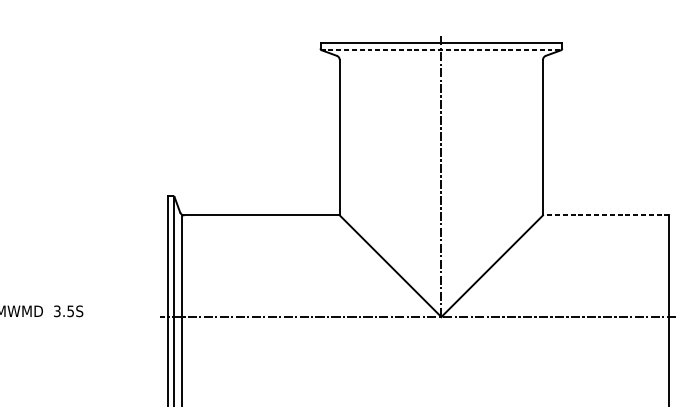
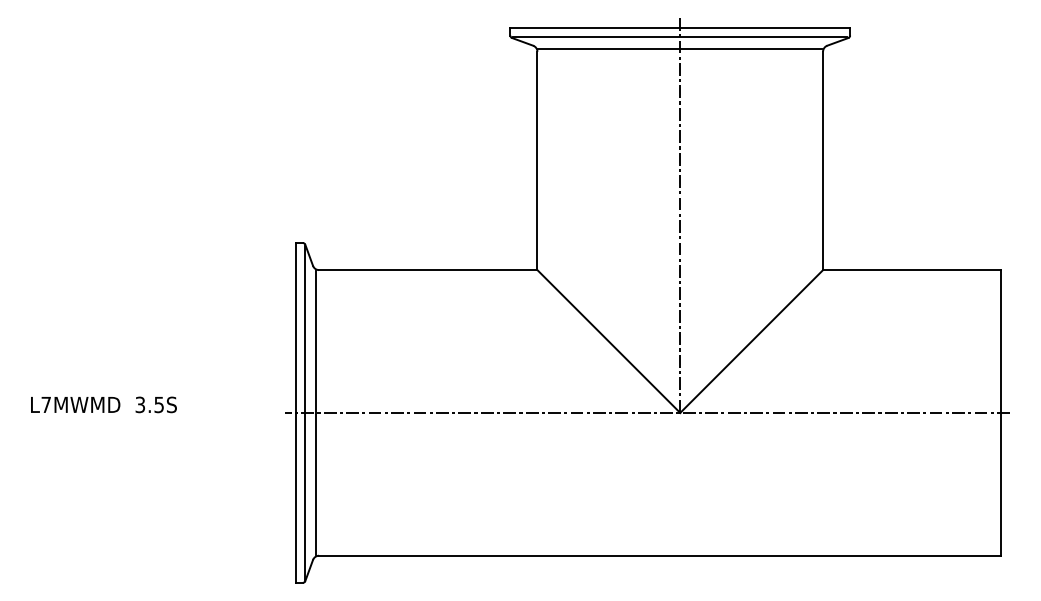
line: (440, 49) -> (679, 37), dashed -> solid
line: (441, 57) -> (680, 48), added
line: (605, 215) -> (911, 270), dashed -> solid

